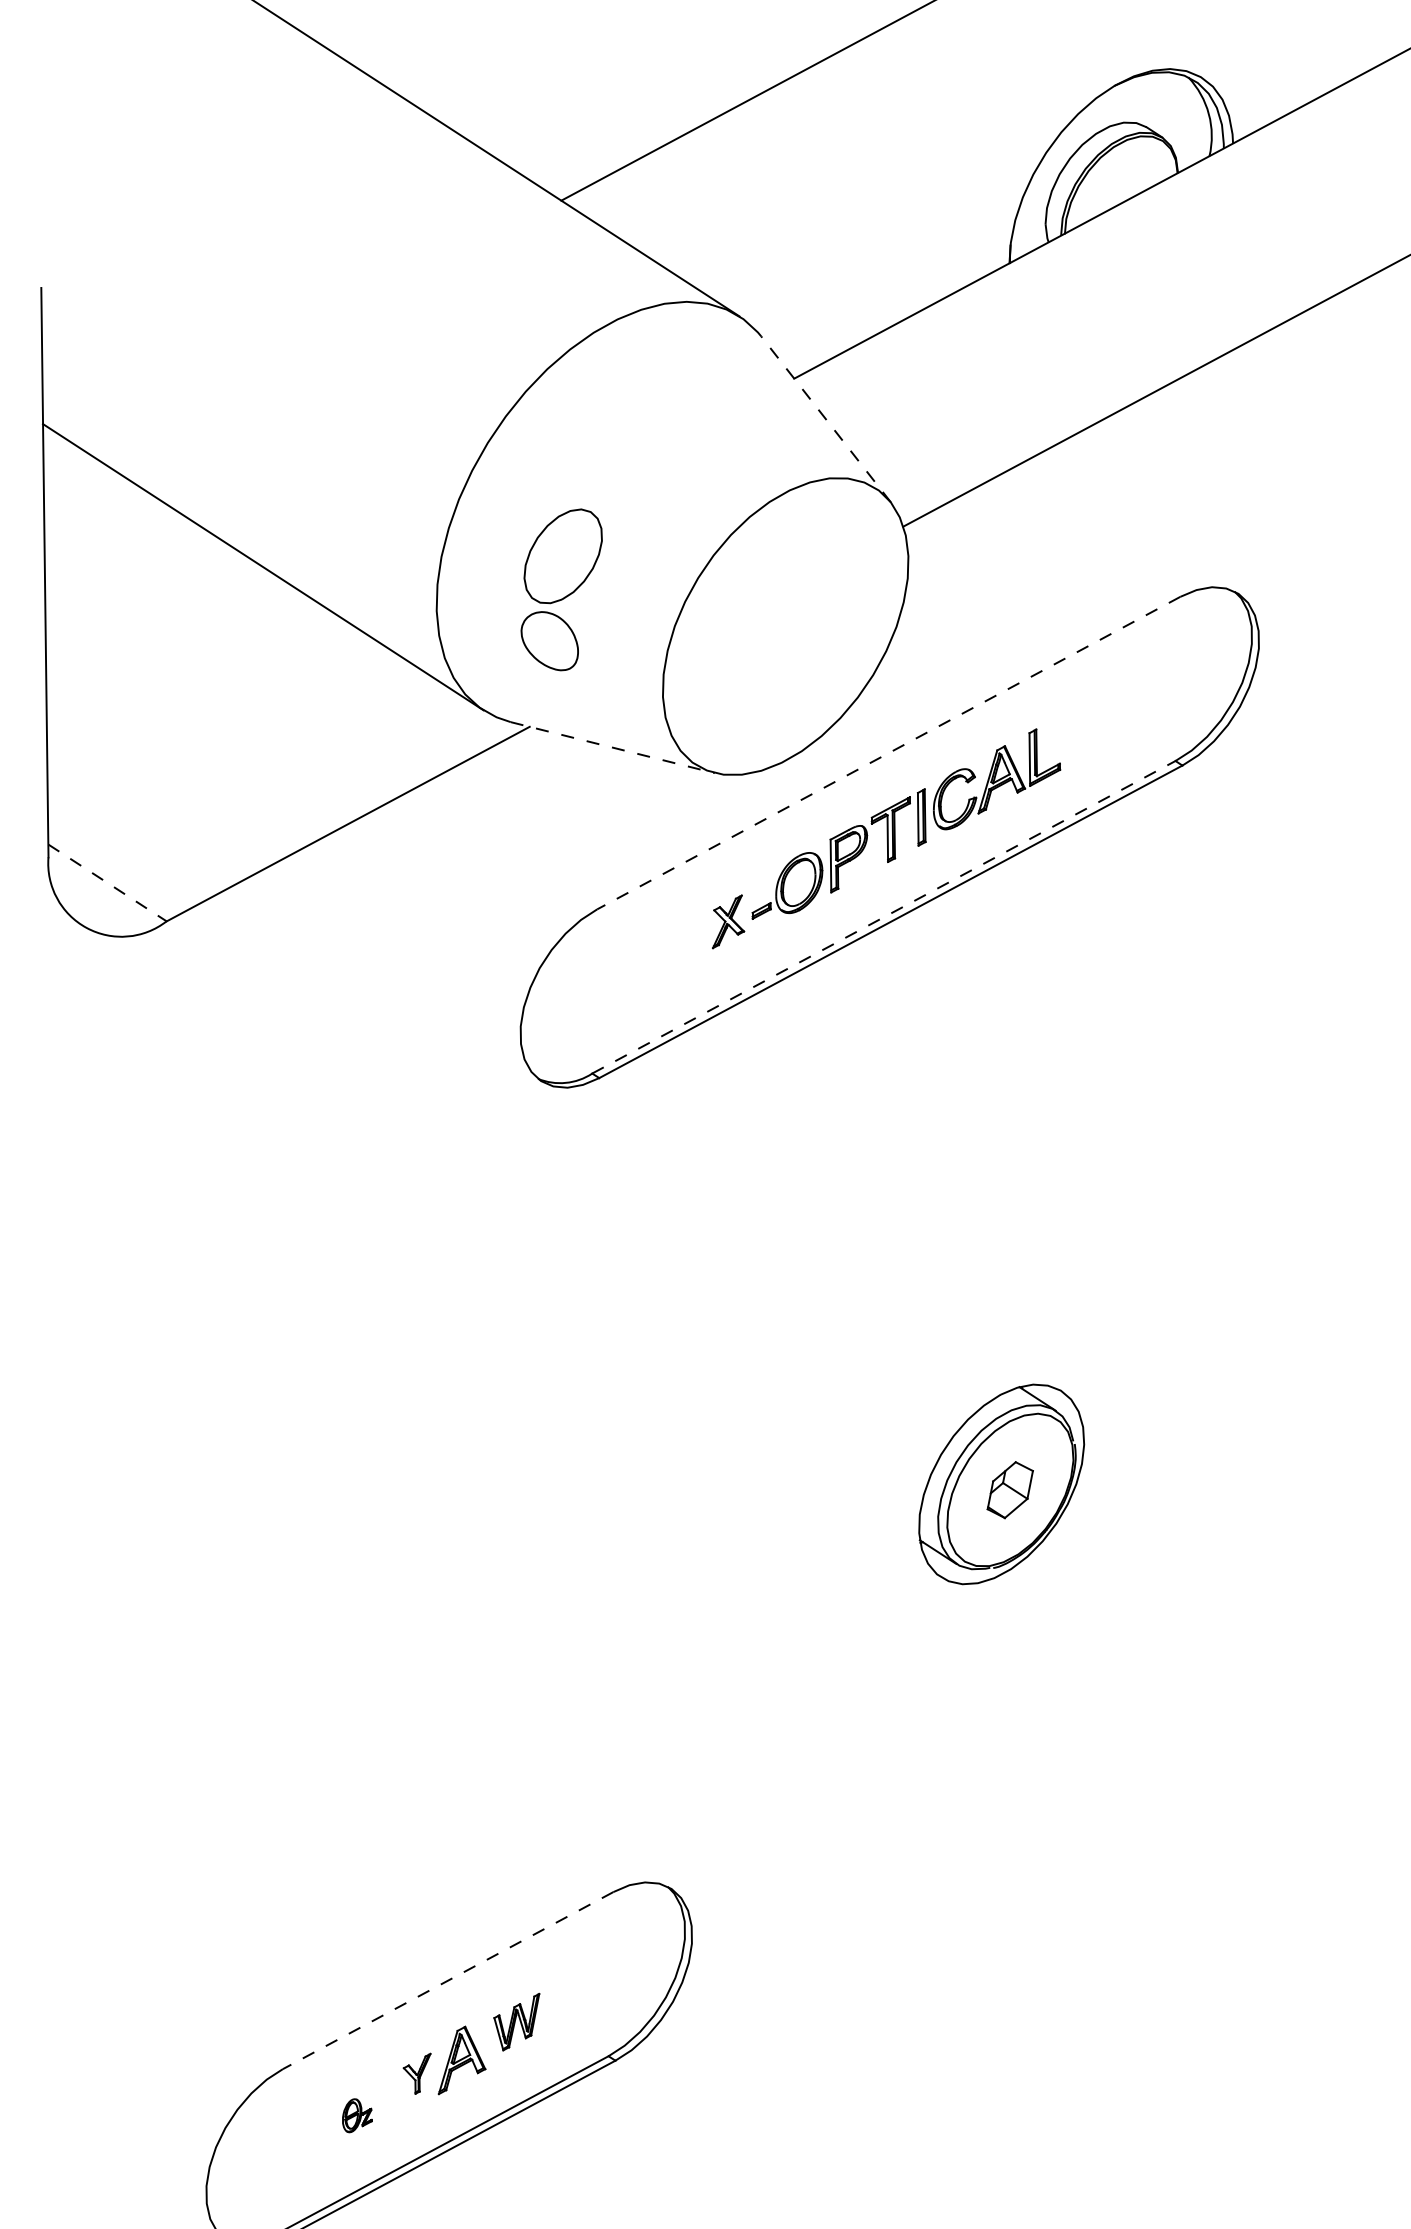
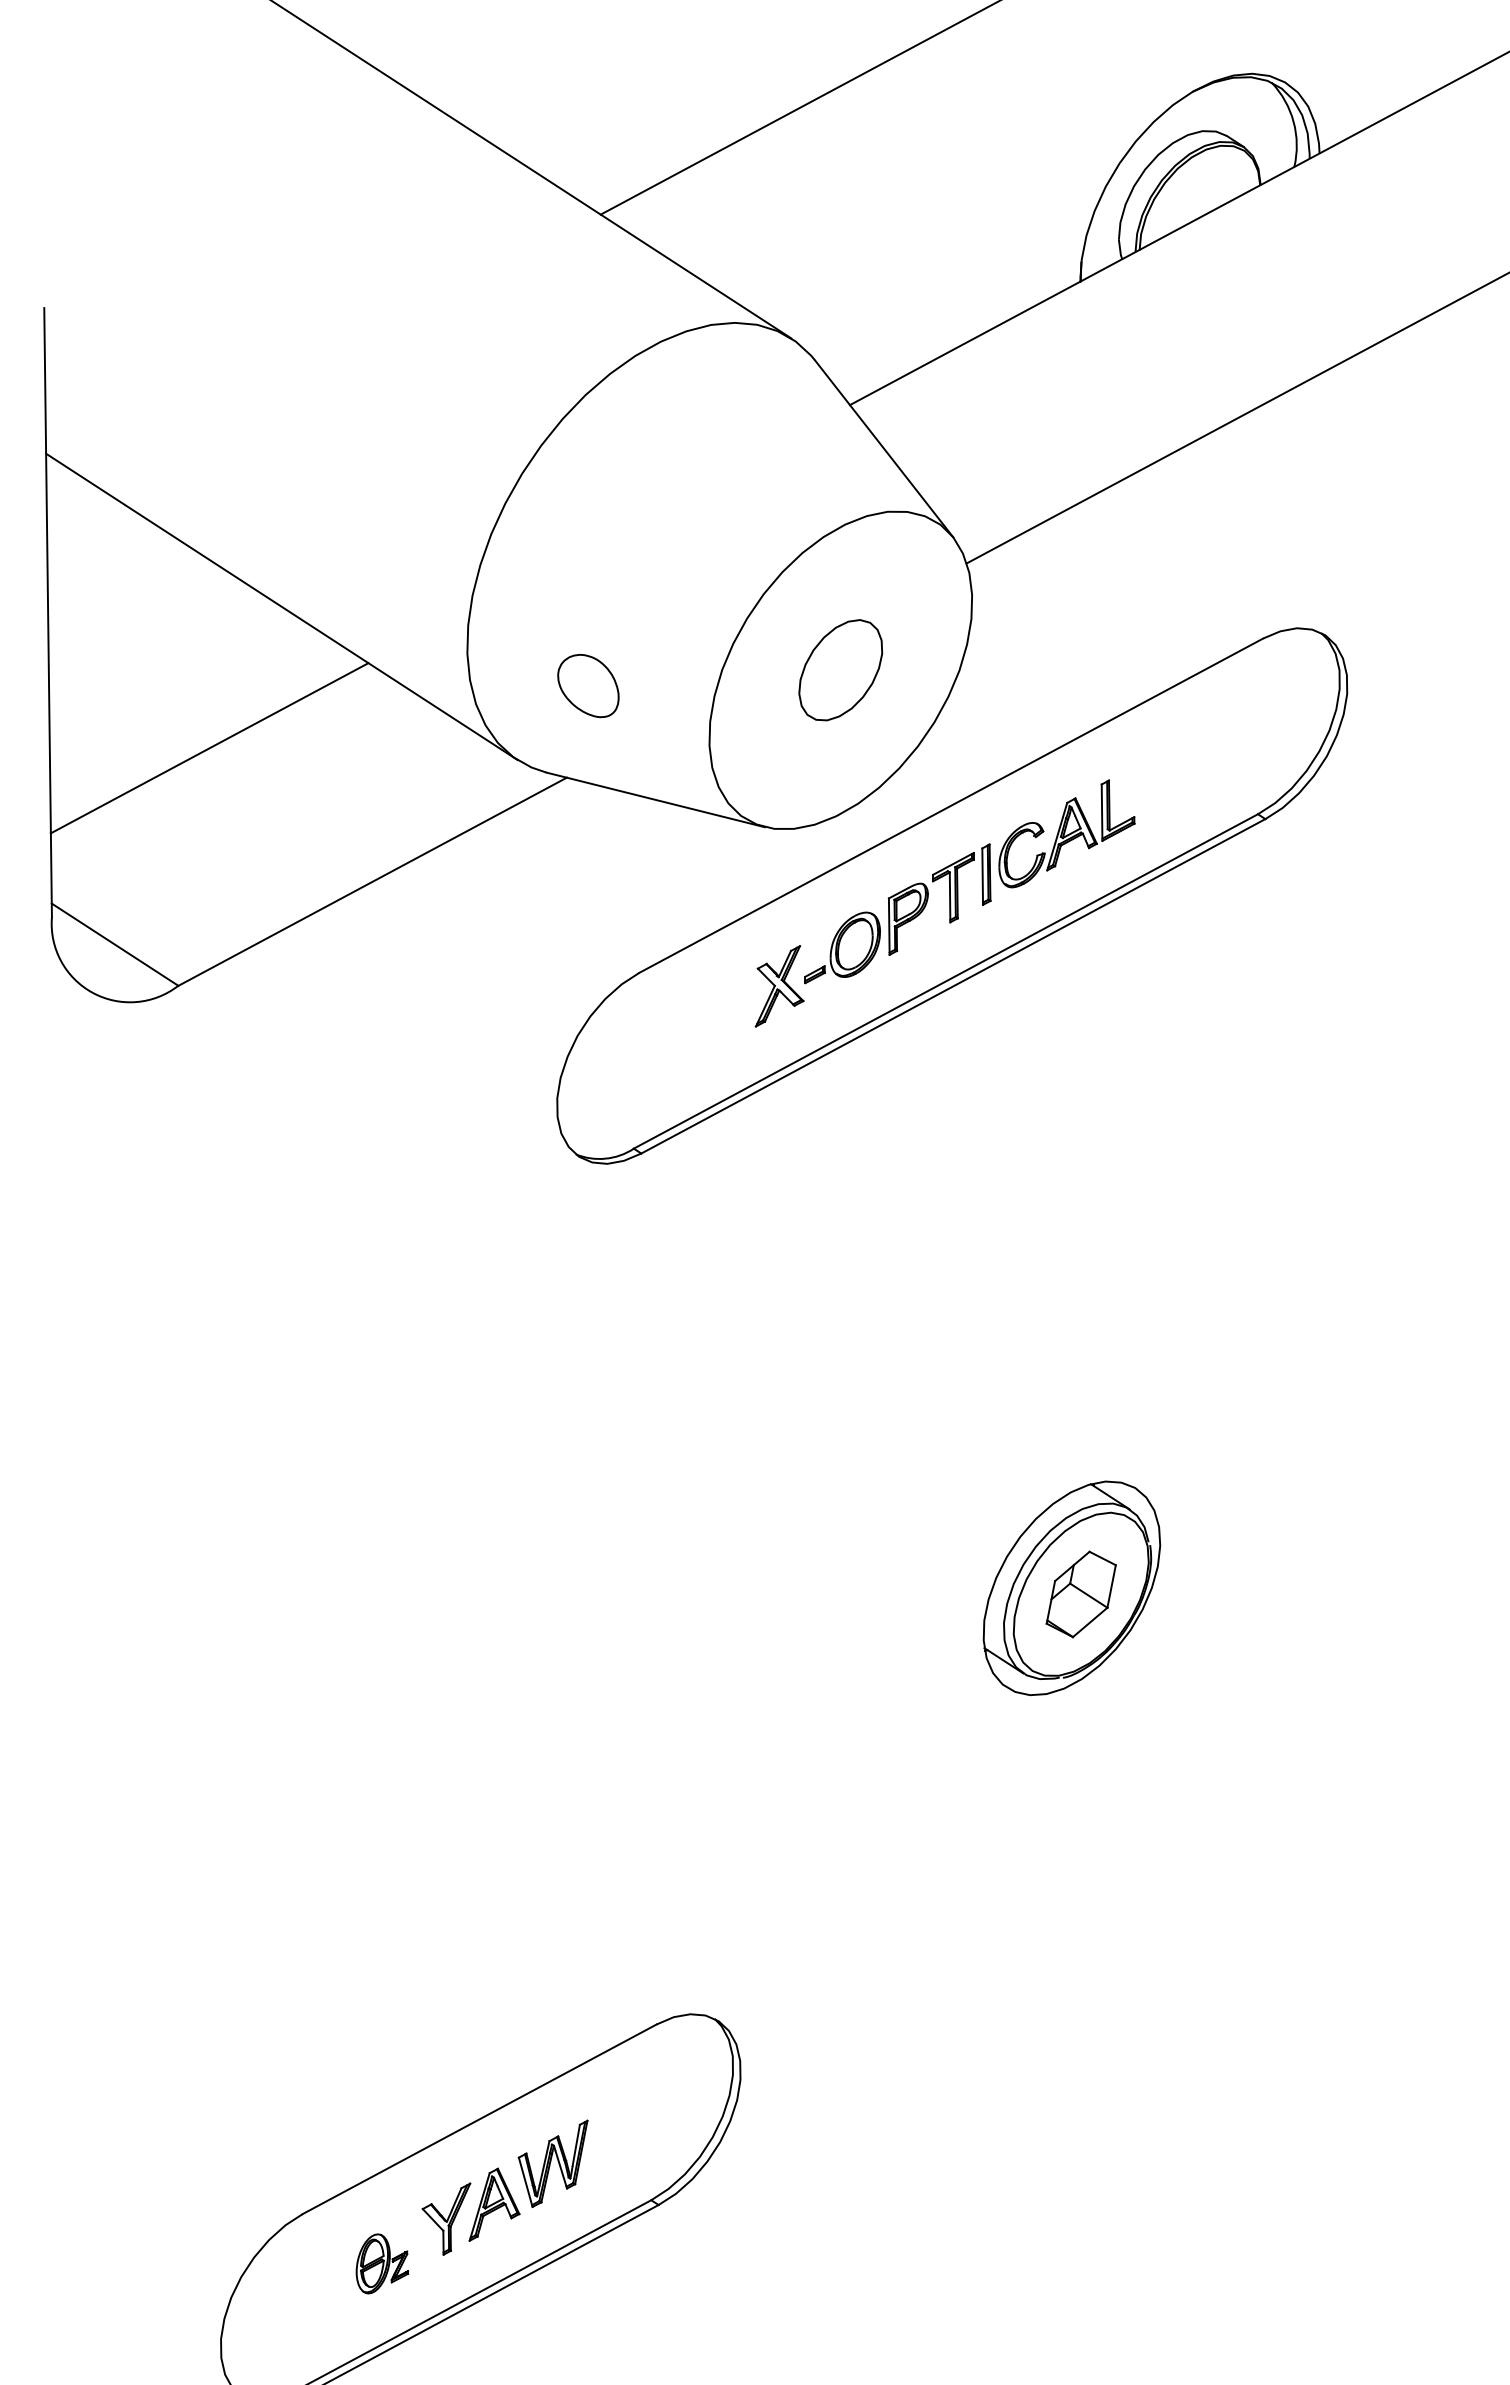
line: (825, 419) -> (883, 448), dashed -> solid
part: (562, 556) -> (840, 670), moved
line: (195, 699) -> (209, 748), added
line: (612, 747) -> (655, 799), dashed -> solid
line: (889, 752) -> (951, 805), dashed -> solid
line: (107, 882) -> (115, 944), dashed -> solid
line: (884, 917) -> (946, 981), dashed -> solid
part: (728, 921) -> (779, 986), size x1.43
part: (1009, 1490) -> (1080, 1594), size x1.43
line: (448, 1980) -> (479, 2119), dashed -> solid
part: (516, 2021) -> (552, 2163), size x1.43
part: (417, 2073) -> (446, 2218), size x1.67
part: (357, 2115) -> (382, 2263), size x1.67

